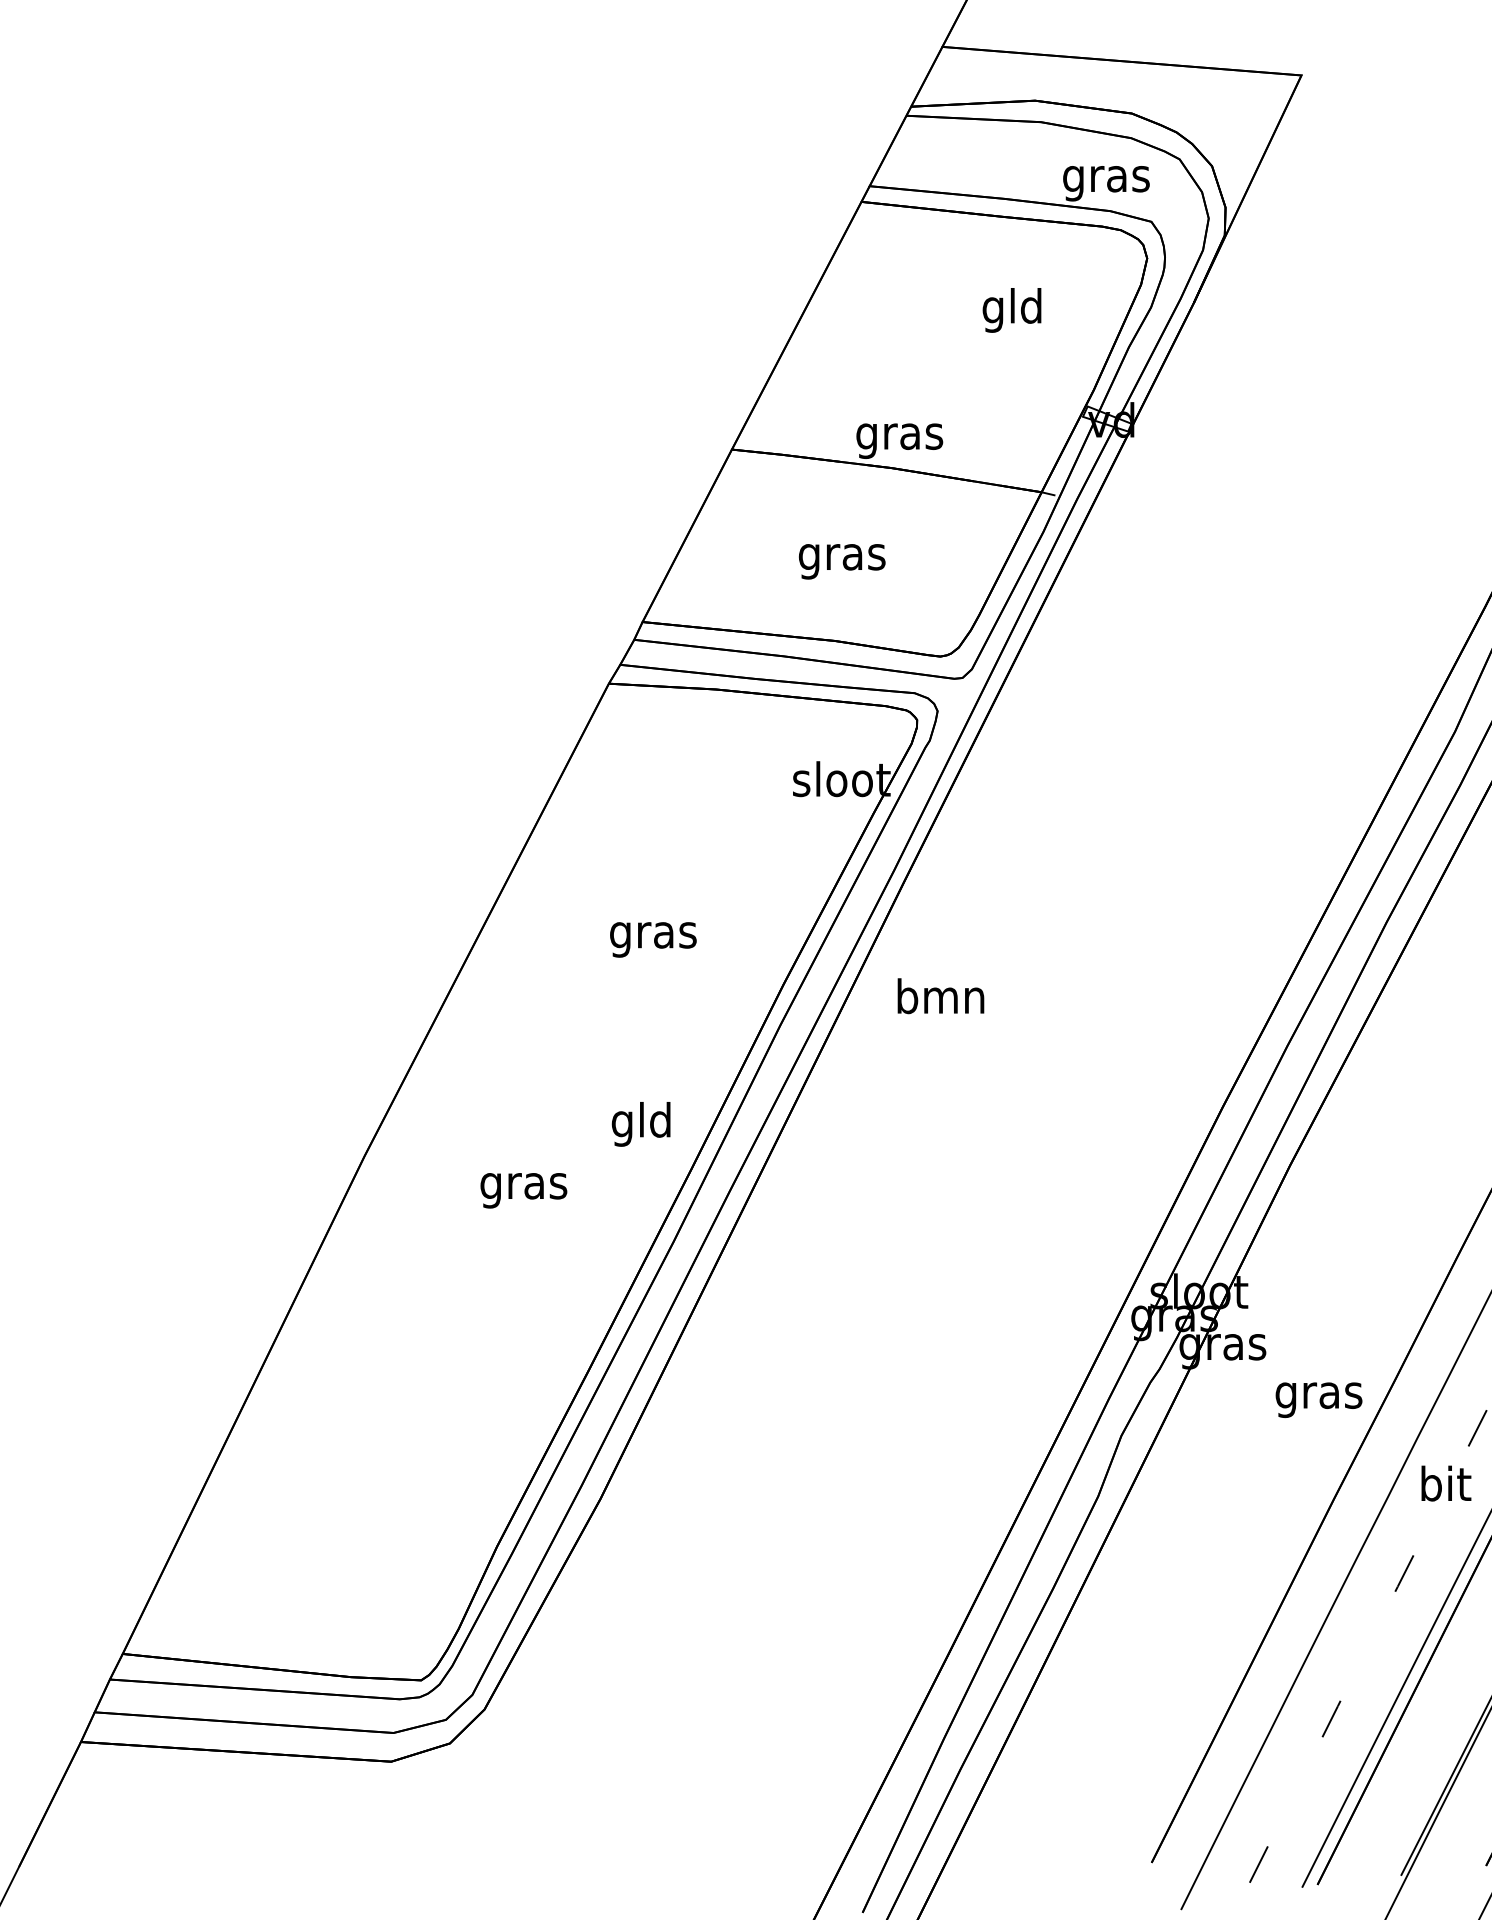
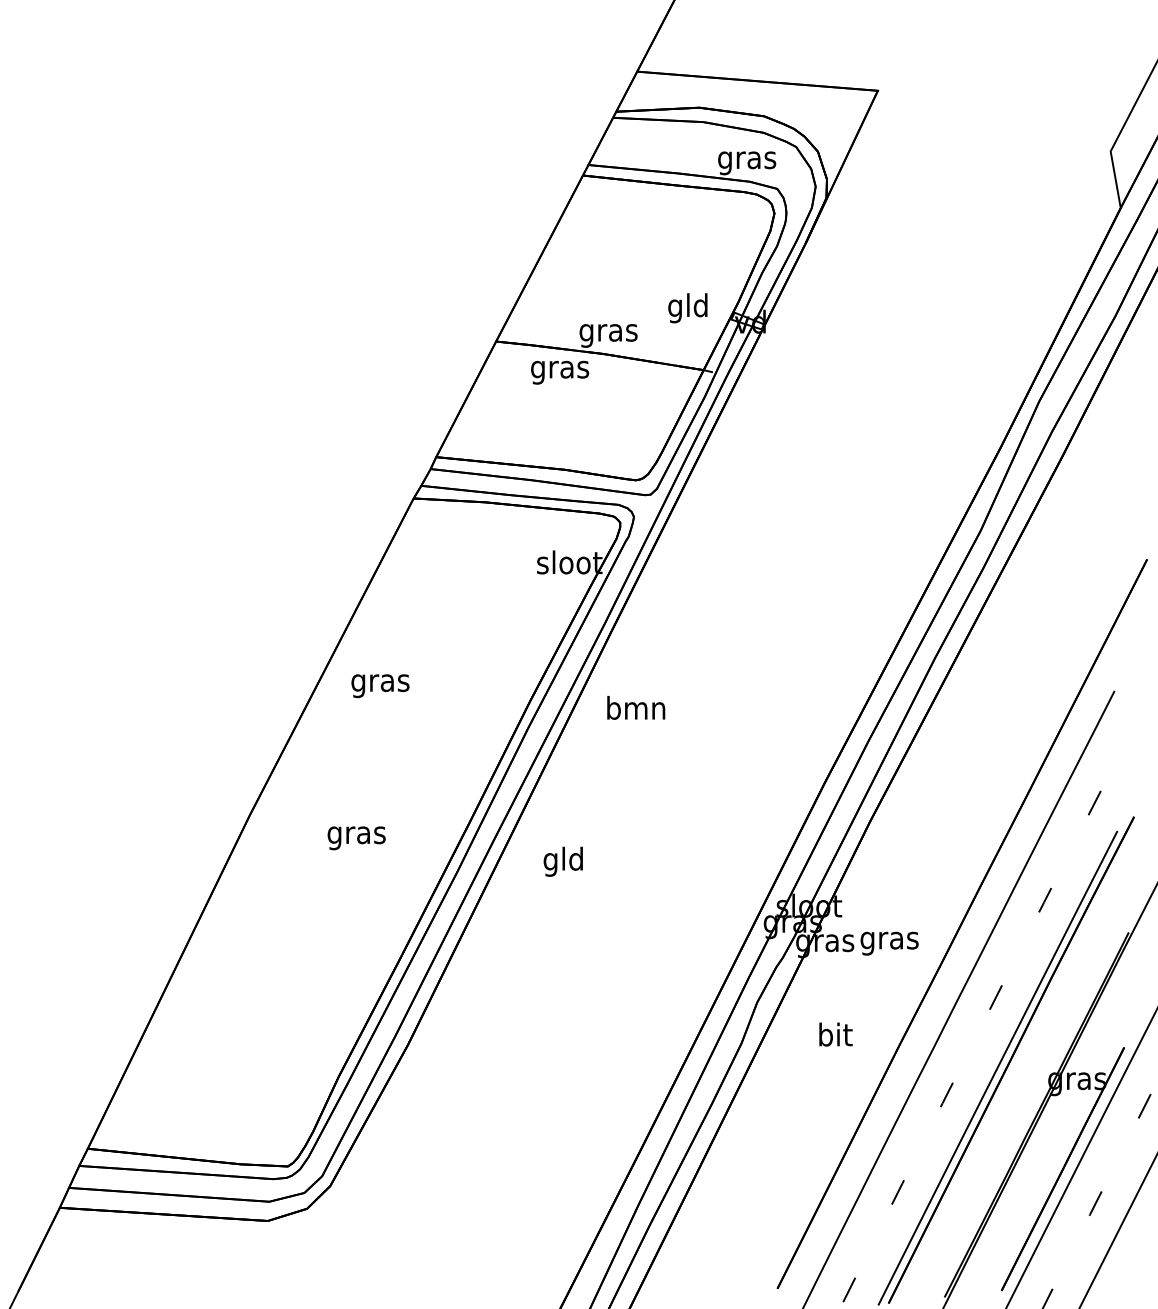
text: (1011, 310) -> (687, 308), moved
text: (842, 561) -> (560, 372), moved
text: (653, 940) -> (380, 686), moved
text: (639, 1123) -> (562, 861), moved
text: (1318, 1399) -> (889, 943), moved
text: (1445, 1483) -> (835, 1034), moved

